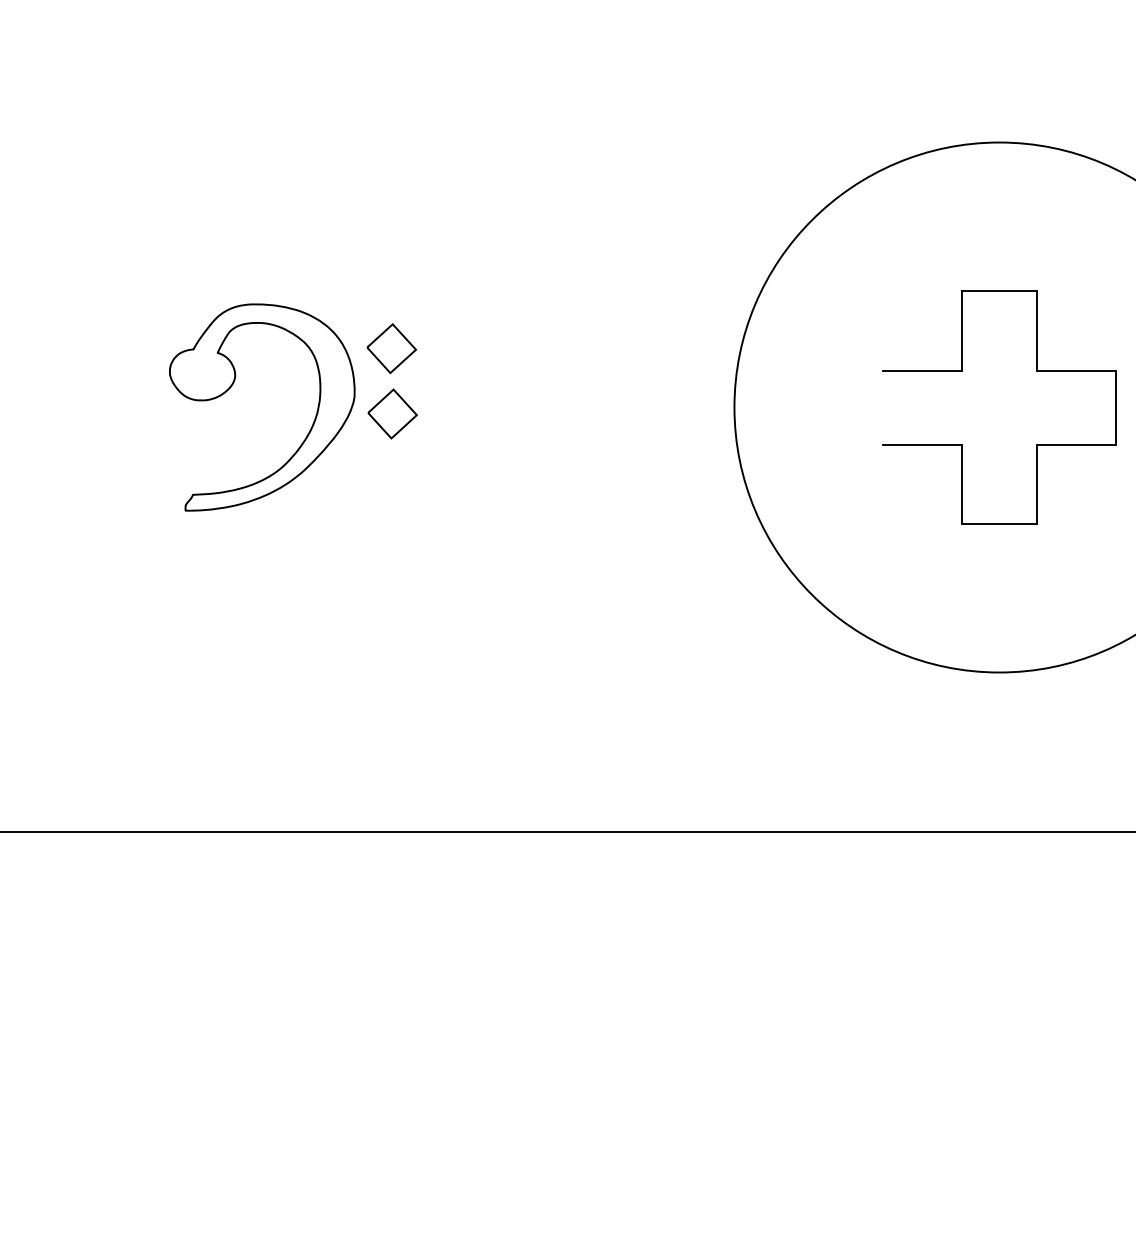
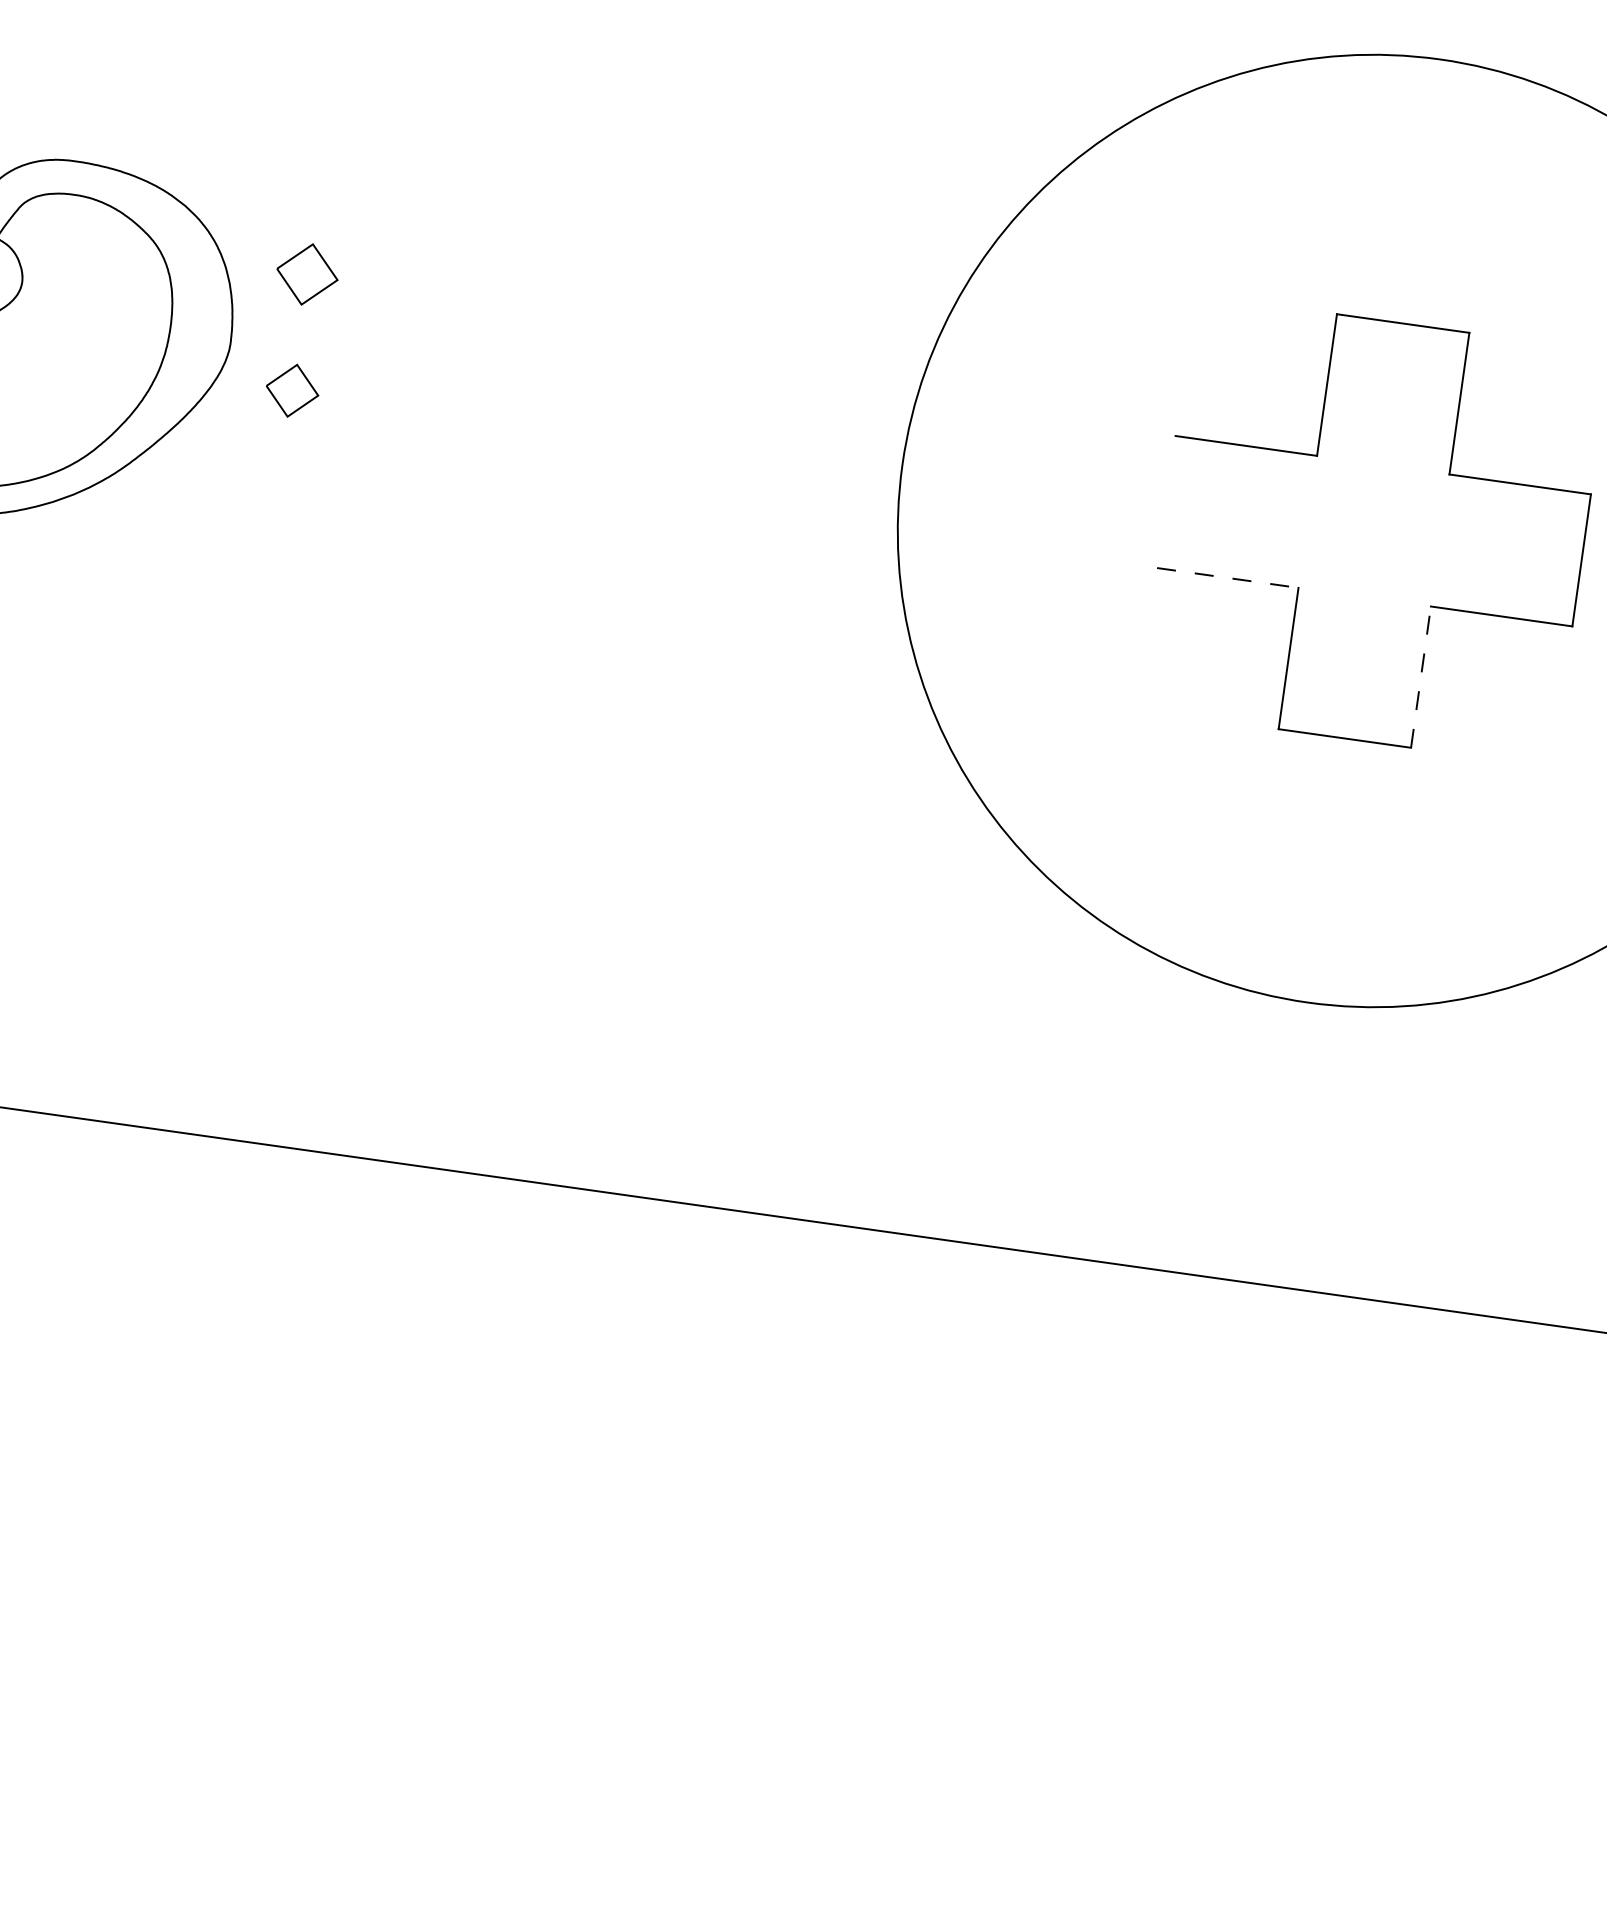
part: (391, 348) -> (306, 273), size x0.7
part: (392, 413) -> (292, 389), size x0.6
line: (922, 444) -> (1227, 577), solid -> dashed
line: (1036, 484) -> (1420, 677), solid -> dashed

